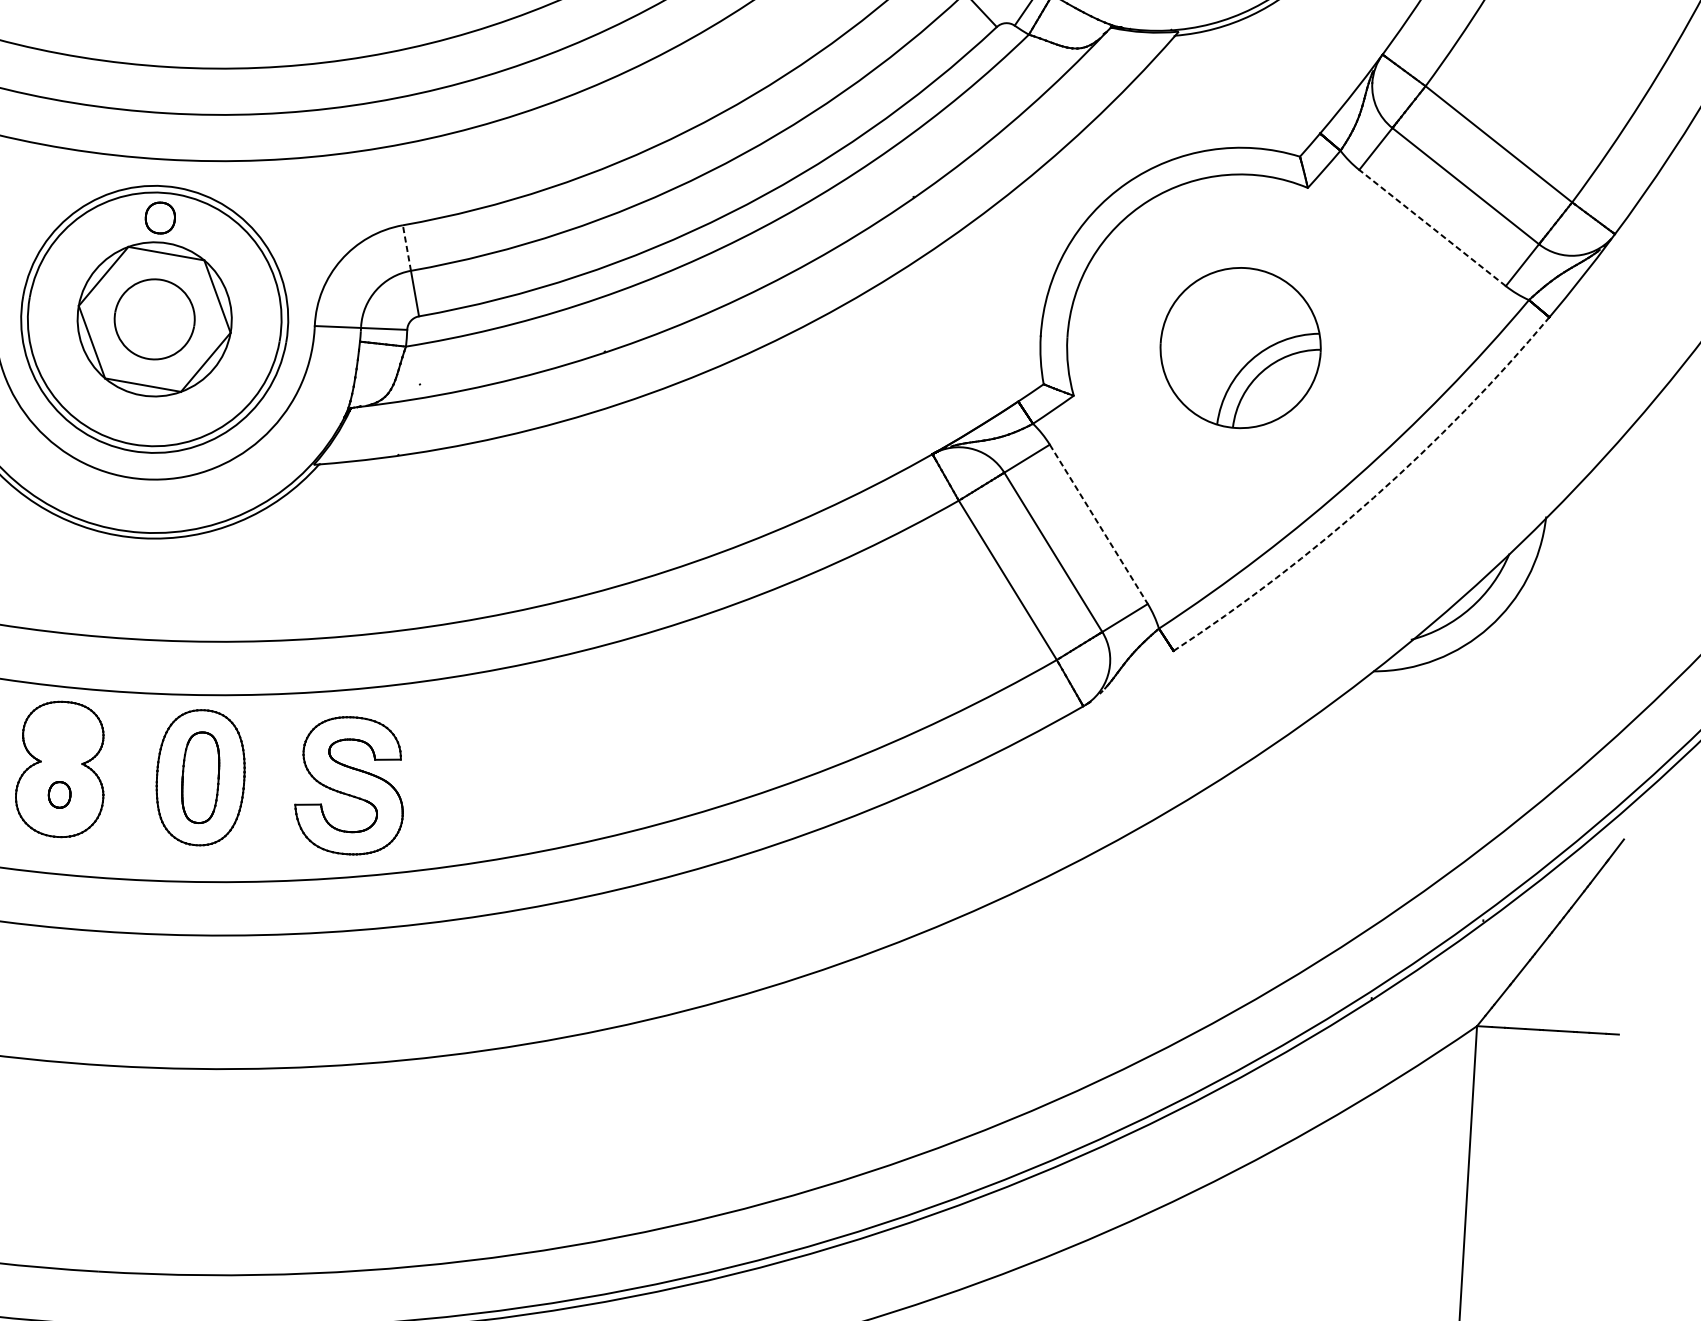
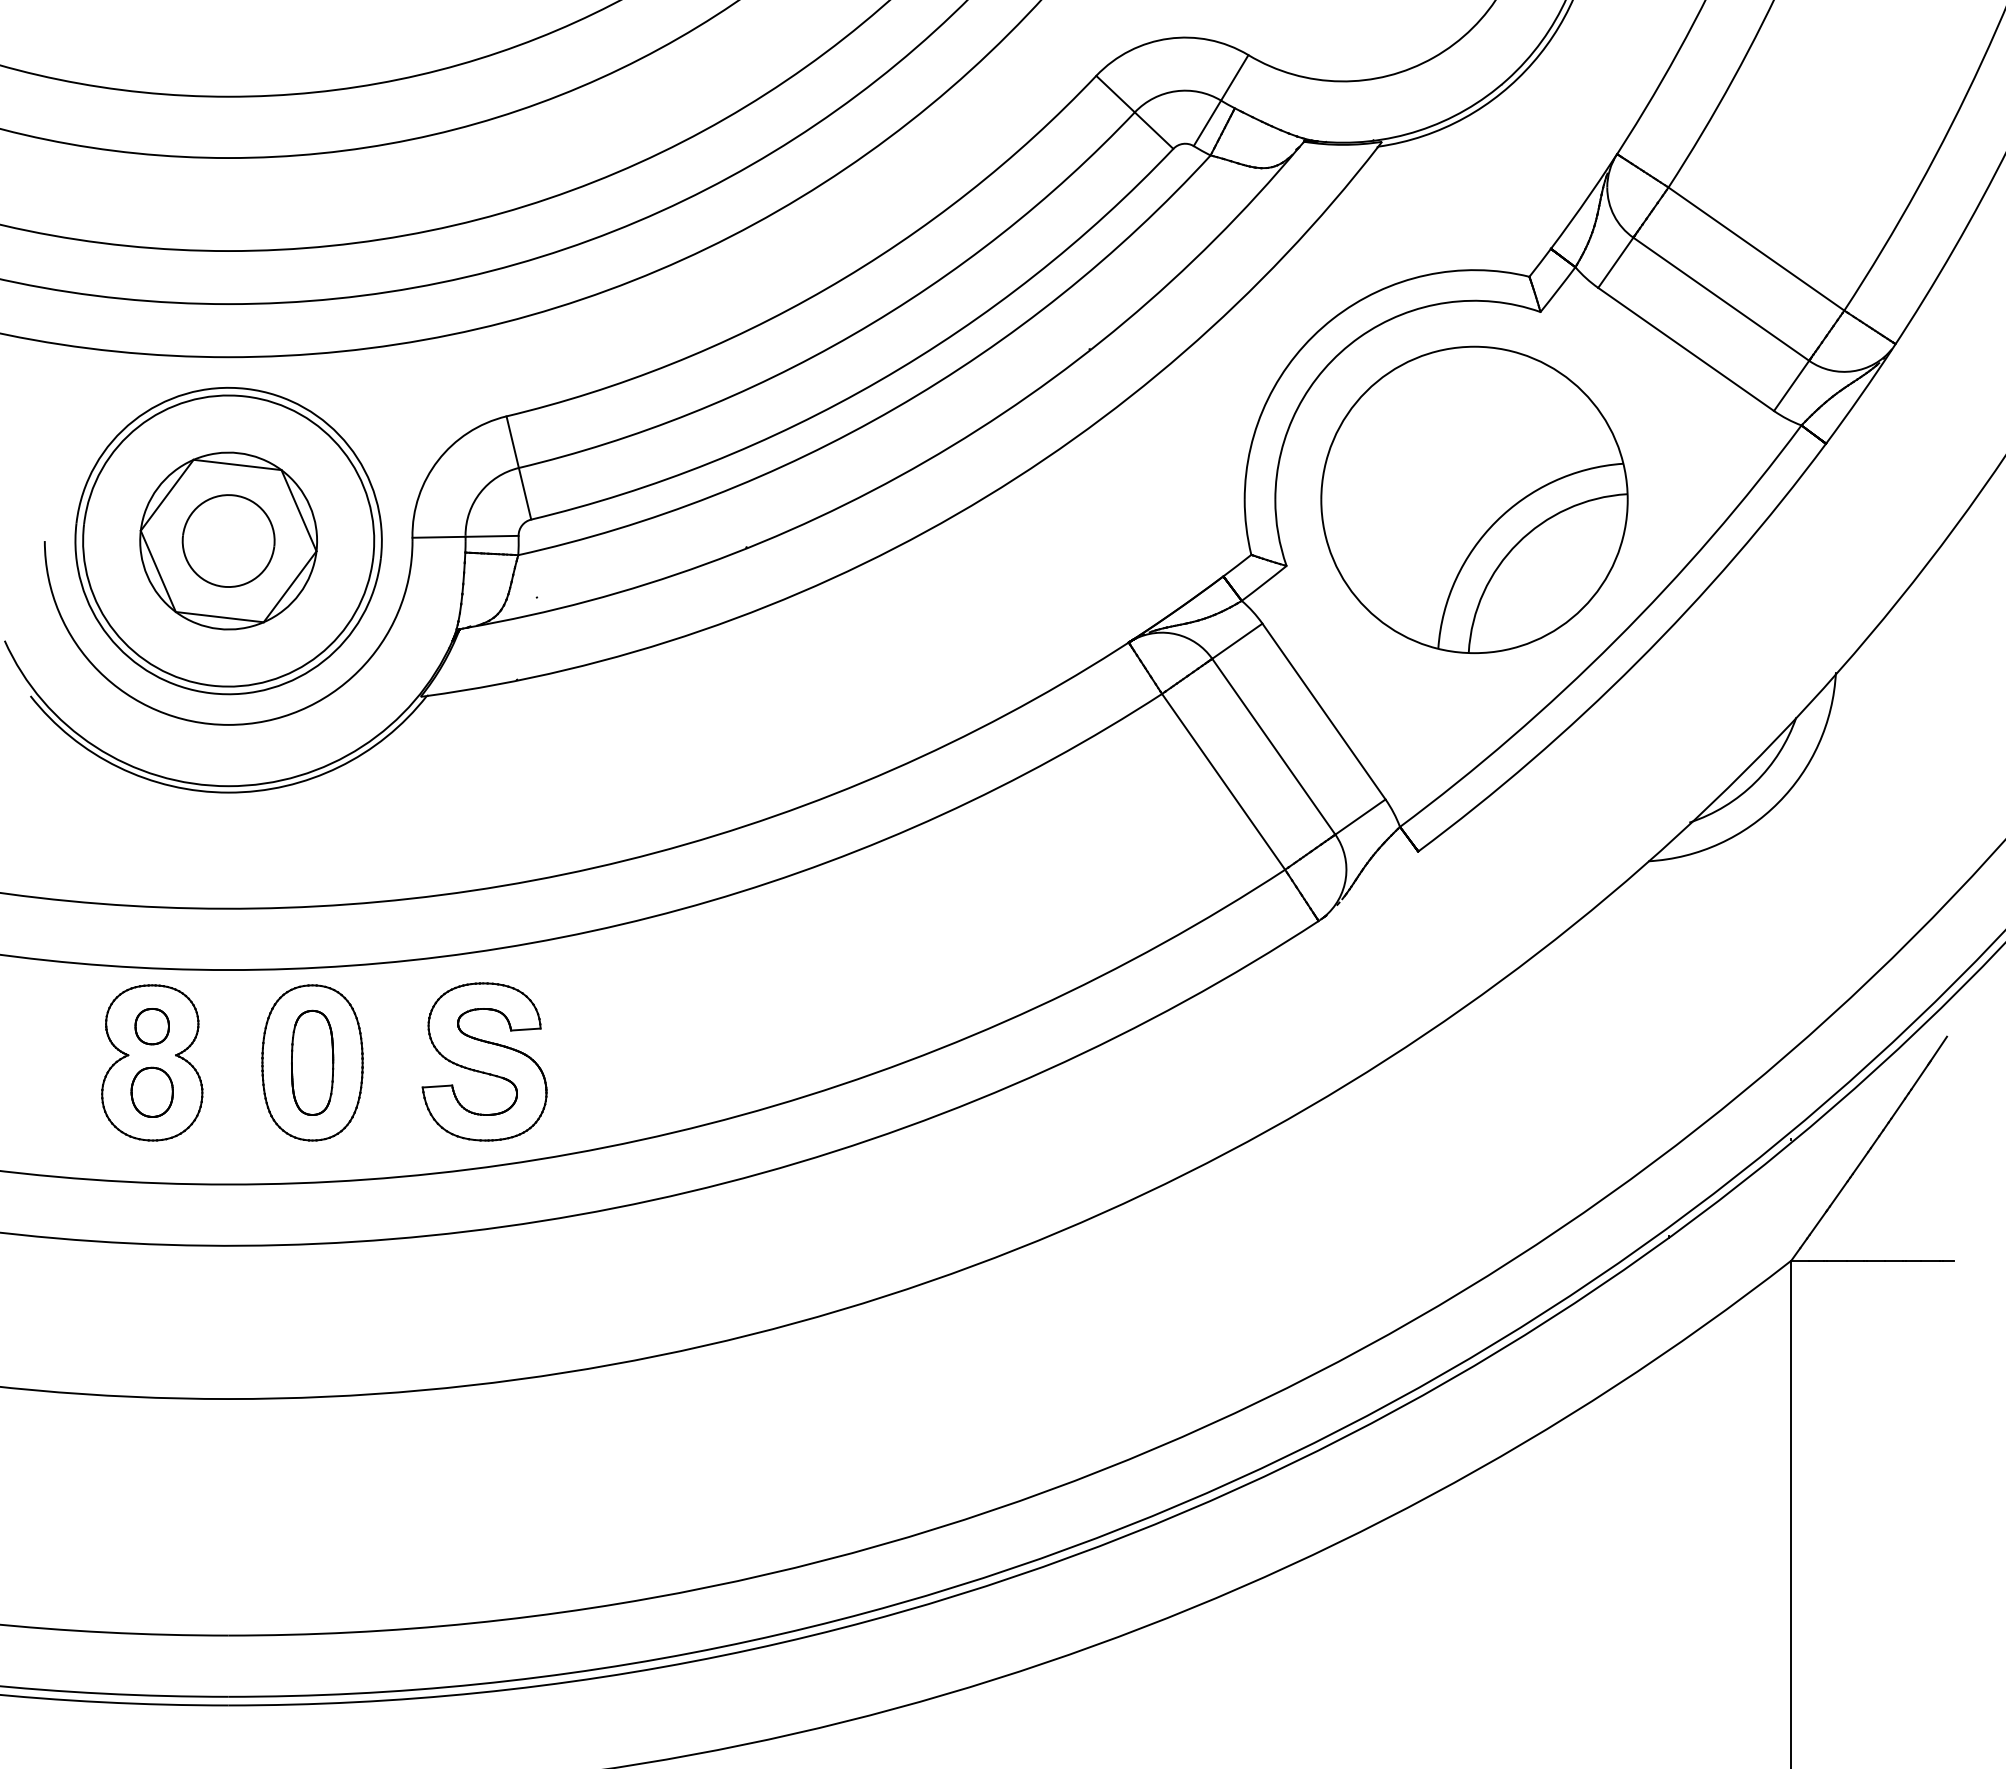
part: (159, 217) -> (151, 1026), moved
line: (1432, 228) -> (1685, 349), dashed -> solid
line: (406, 248) -> (512, 442), dashed -> solid
part: (1240, 347) -> (1474, 499), size x1.67
arc: (1374, 497) -> (1637, 662), dashed -> solid
line: (1099, 524) -> (1324, 711), dashed -> solid
part: (59, 794) -> (151, 1091), size x1.67

